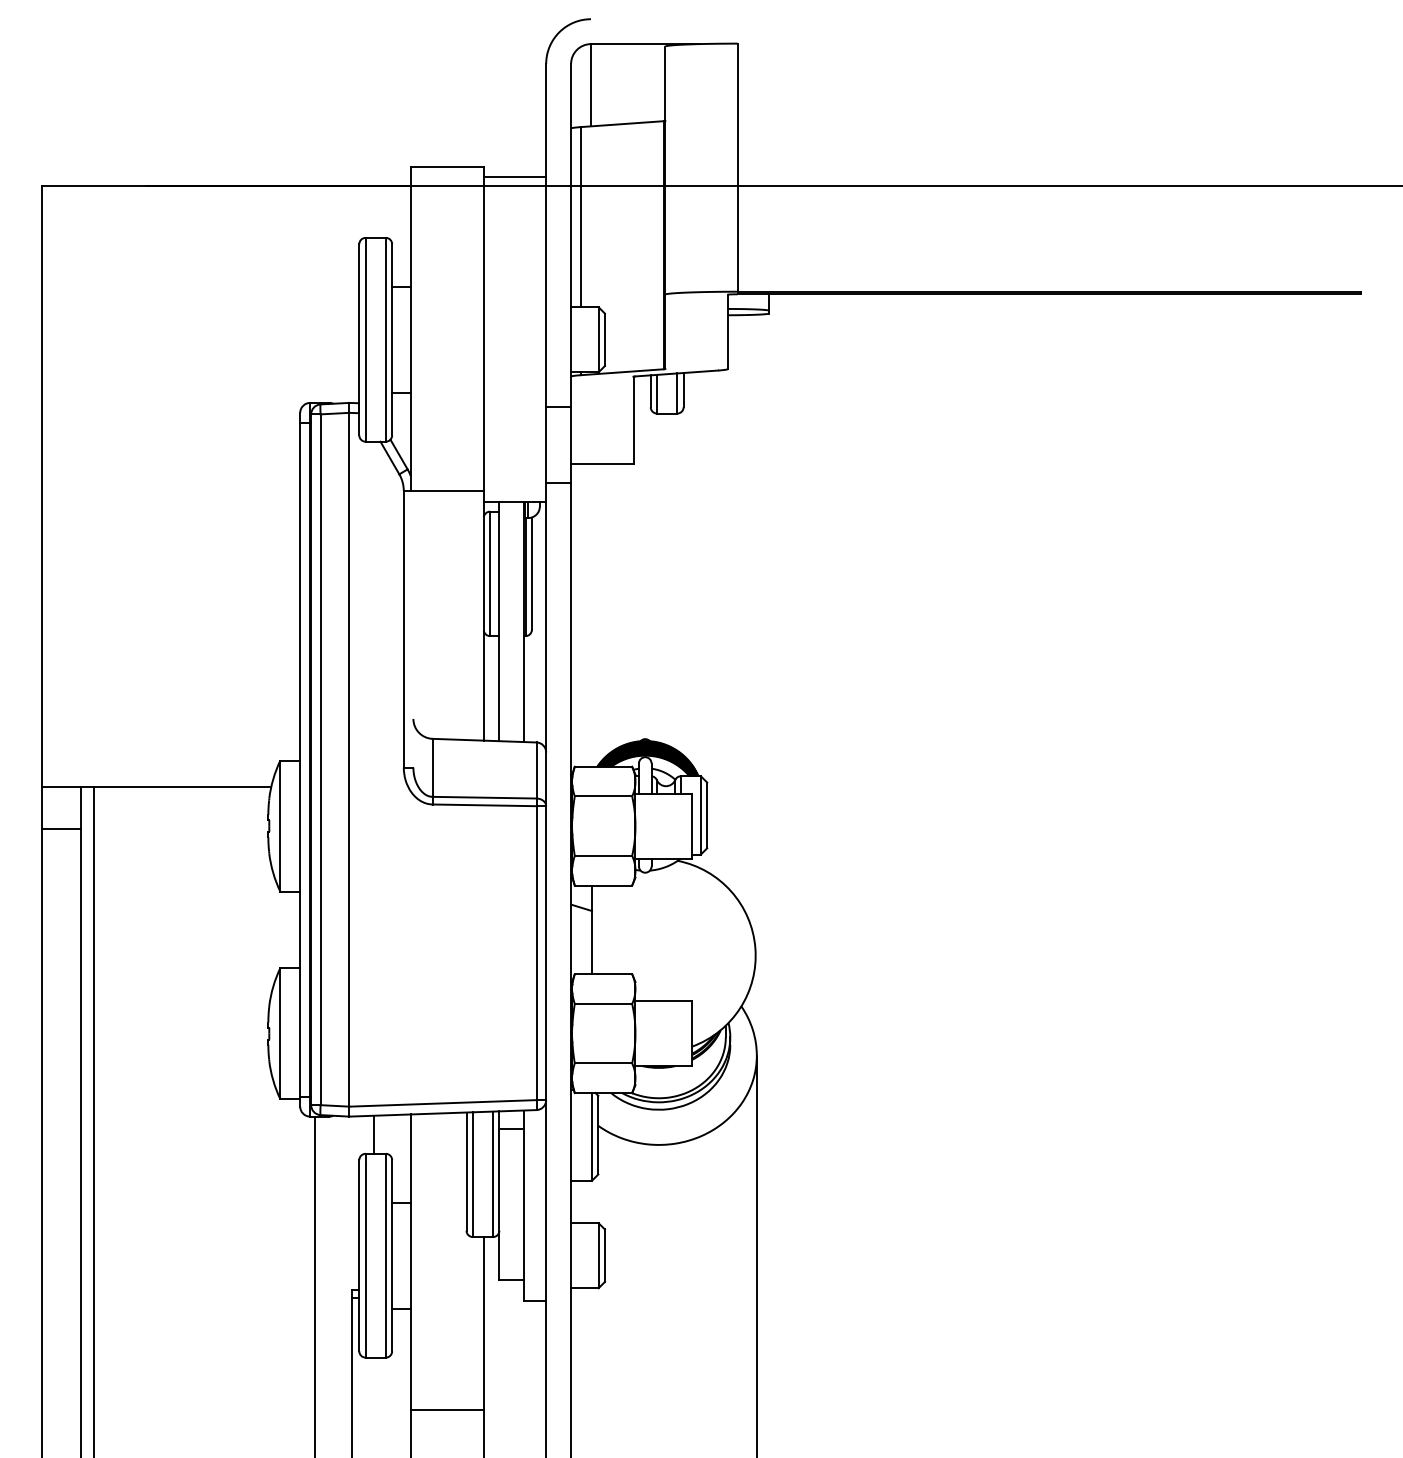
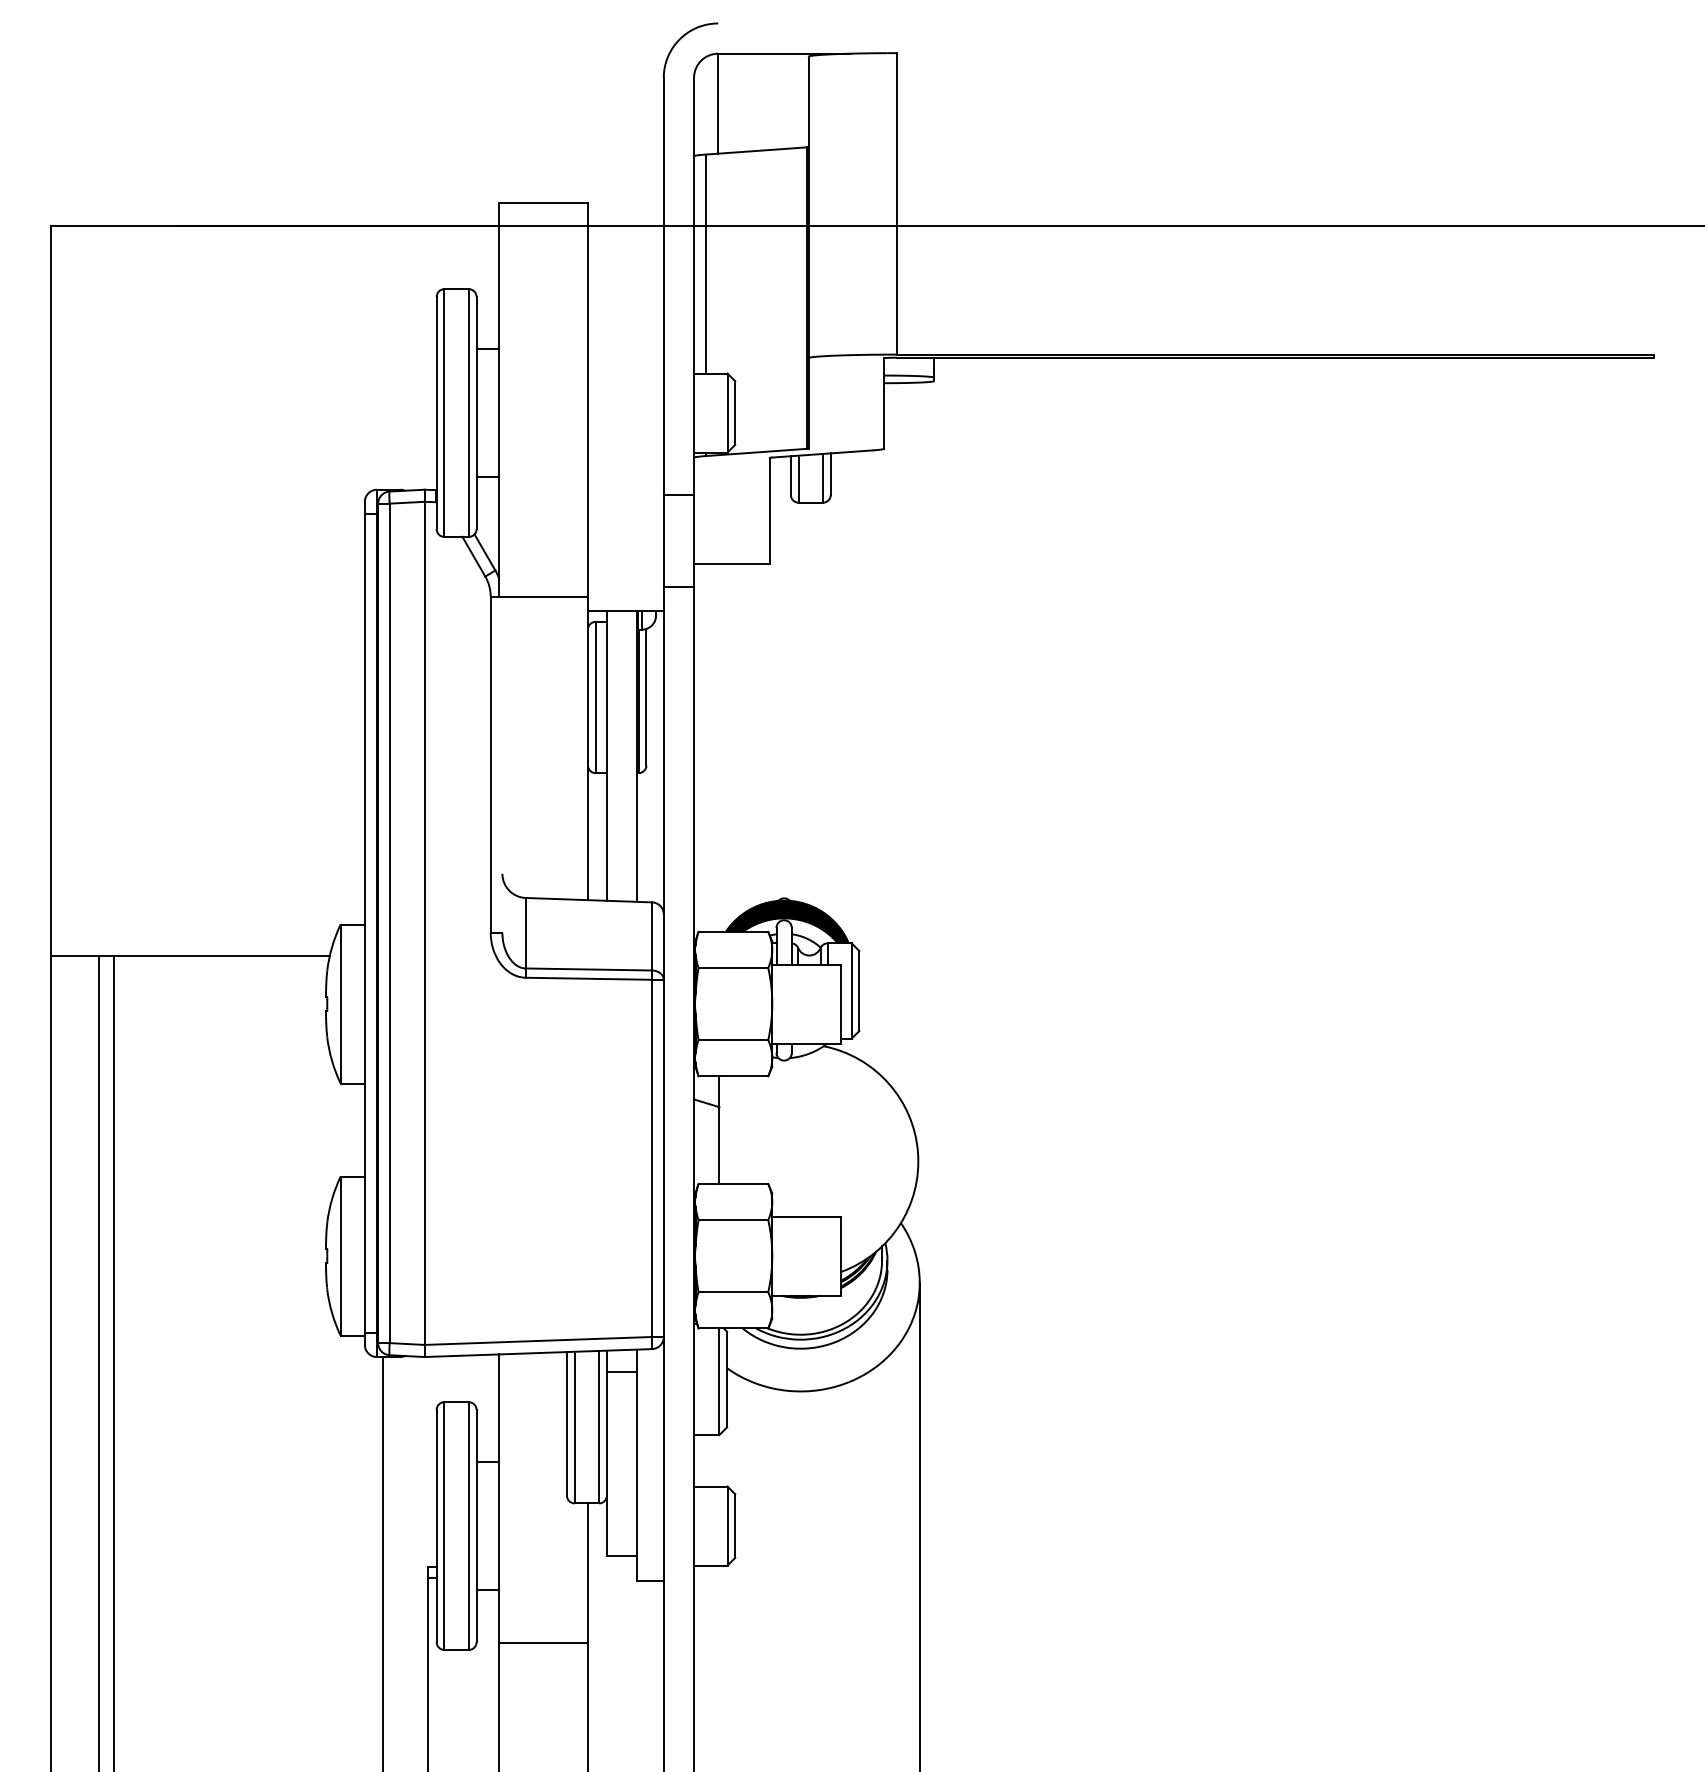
line: (514, 177) -> (625, 215), removed
line: (61, 828) -> (74, 1006), removed
line: (373, 1134) -> (454, 1378), removed
line: (447, 1409) -> (543, 1642), moved

